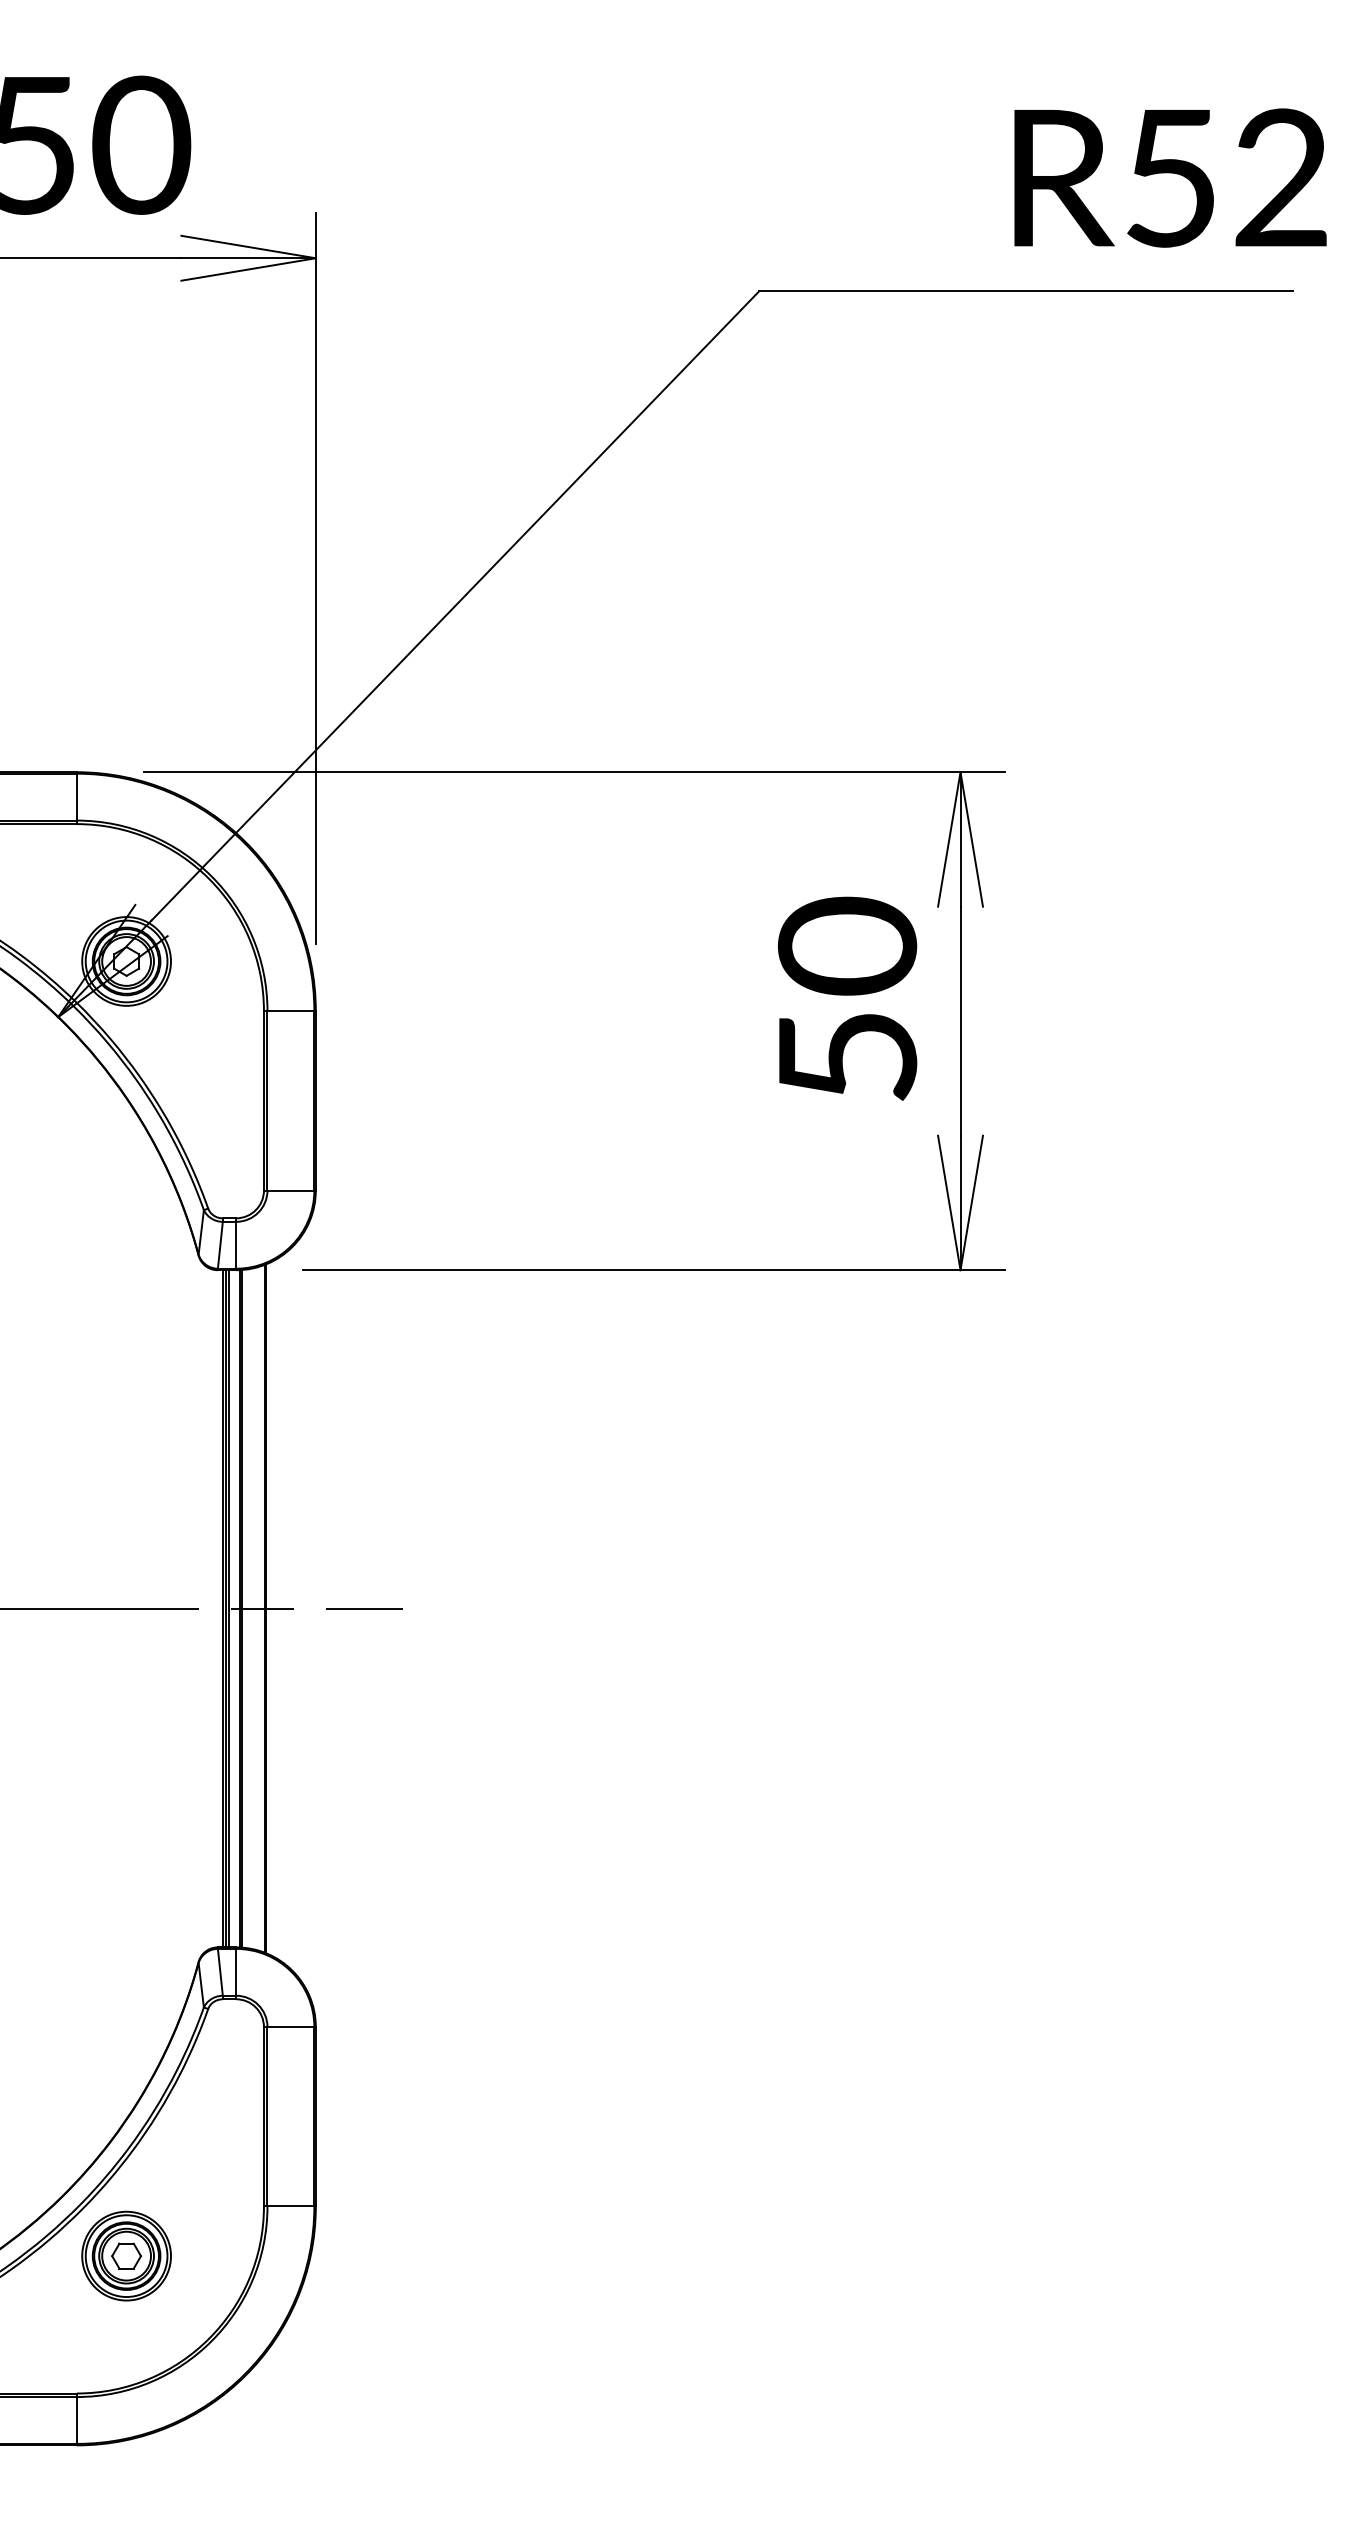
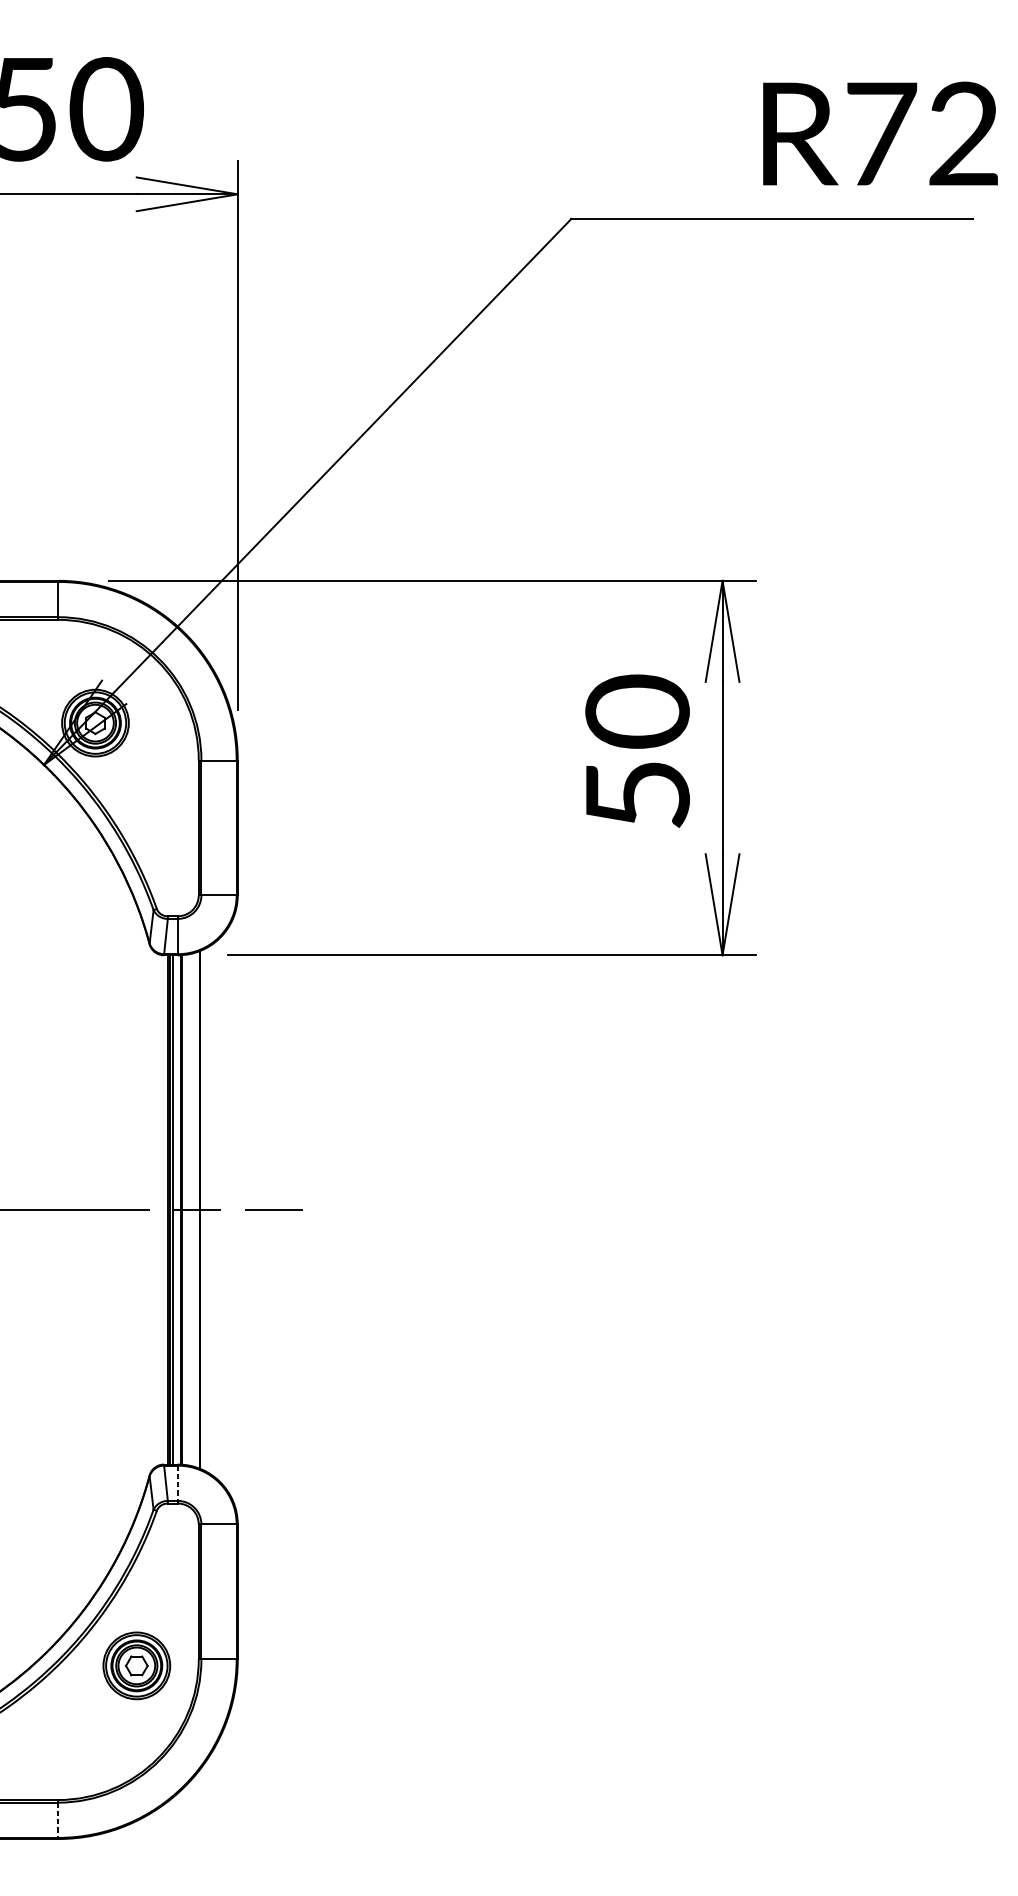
text: (1172, 178) -> (881, 134), R52 -> R72
line: (236, 1972) -> (178, 1483), solid -> dashed
part: (126, 2255) -> (136, 1665), moved
line: (76, 2420) -> (57, 1820), solid -> dashed

